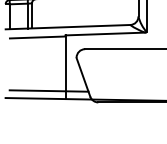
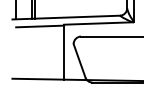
line: (48, 90) -> (49, 72), removed

